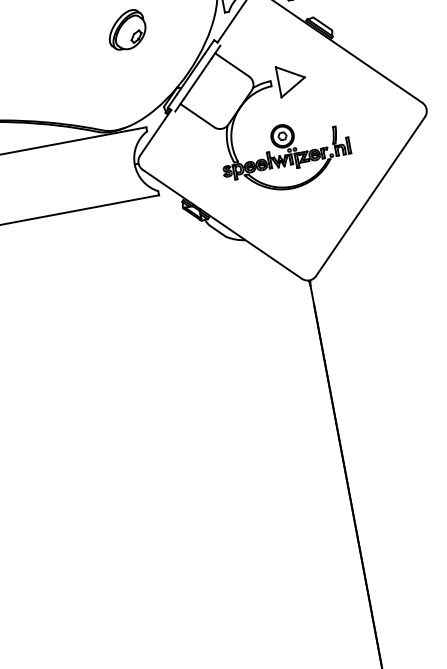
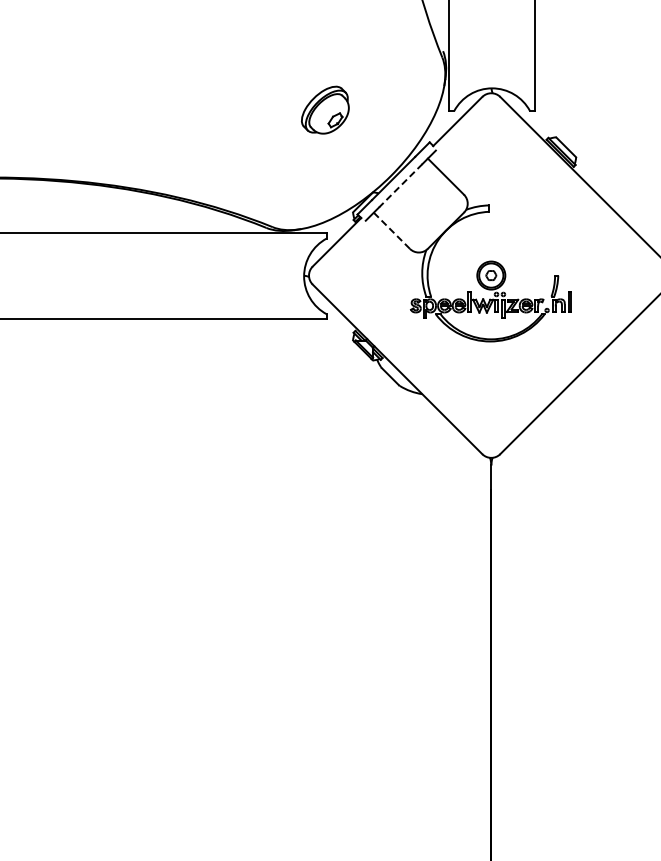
line: (197, 78) -> (400, 185), solid -> dashed
part: (291, 79) -> (515, 208), removed
line: (197, 115) -> (391, 230), solid -> dashed

